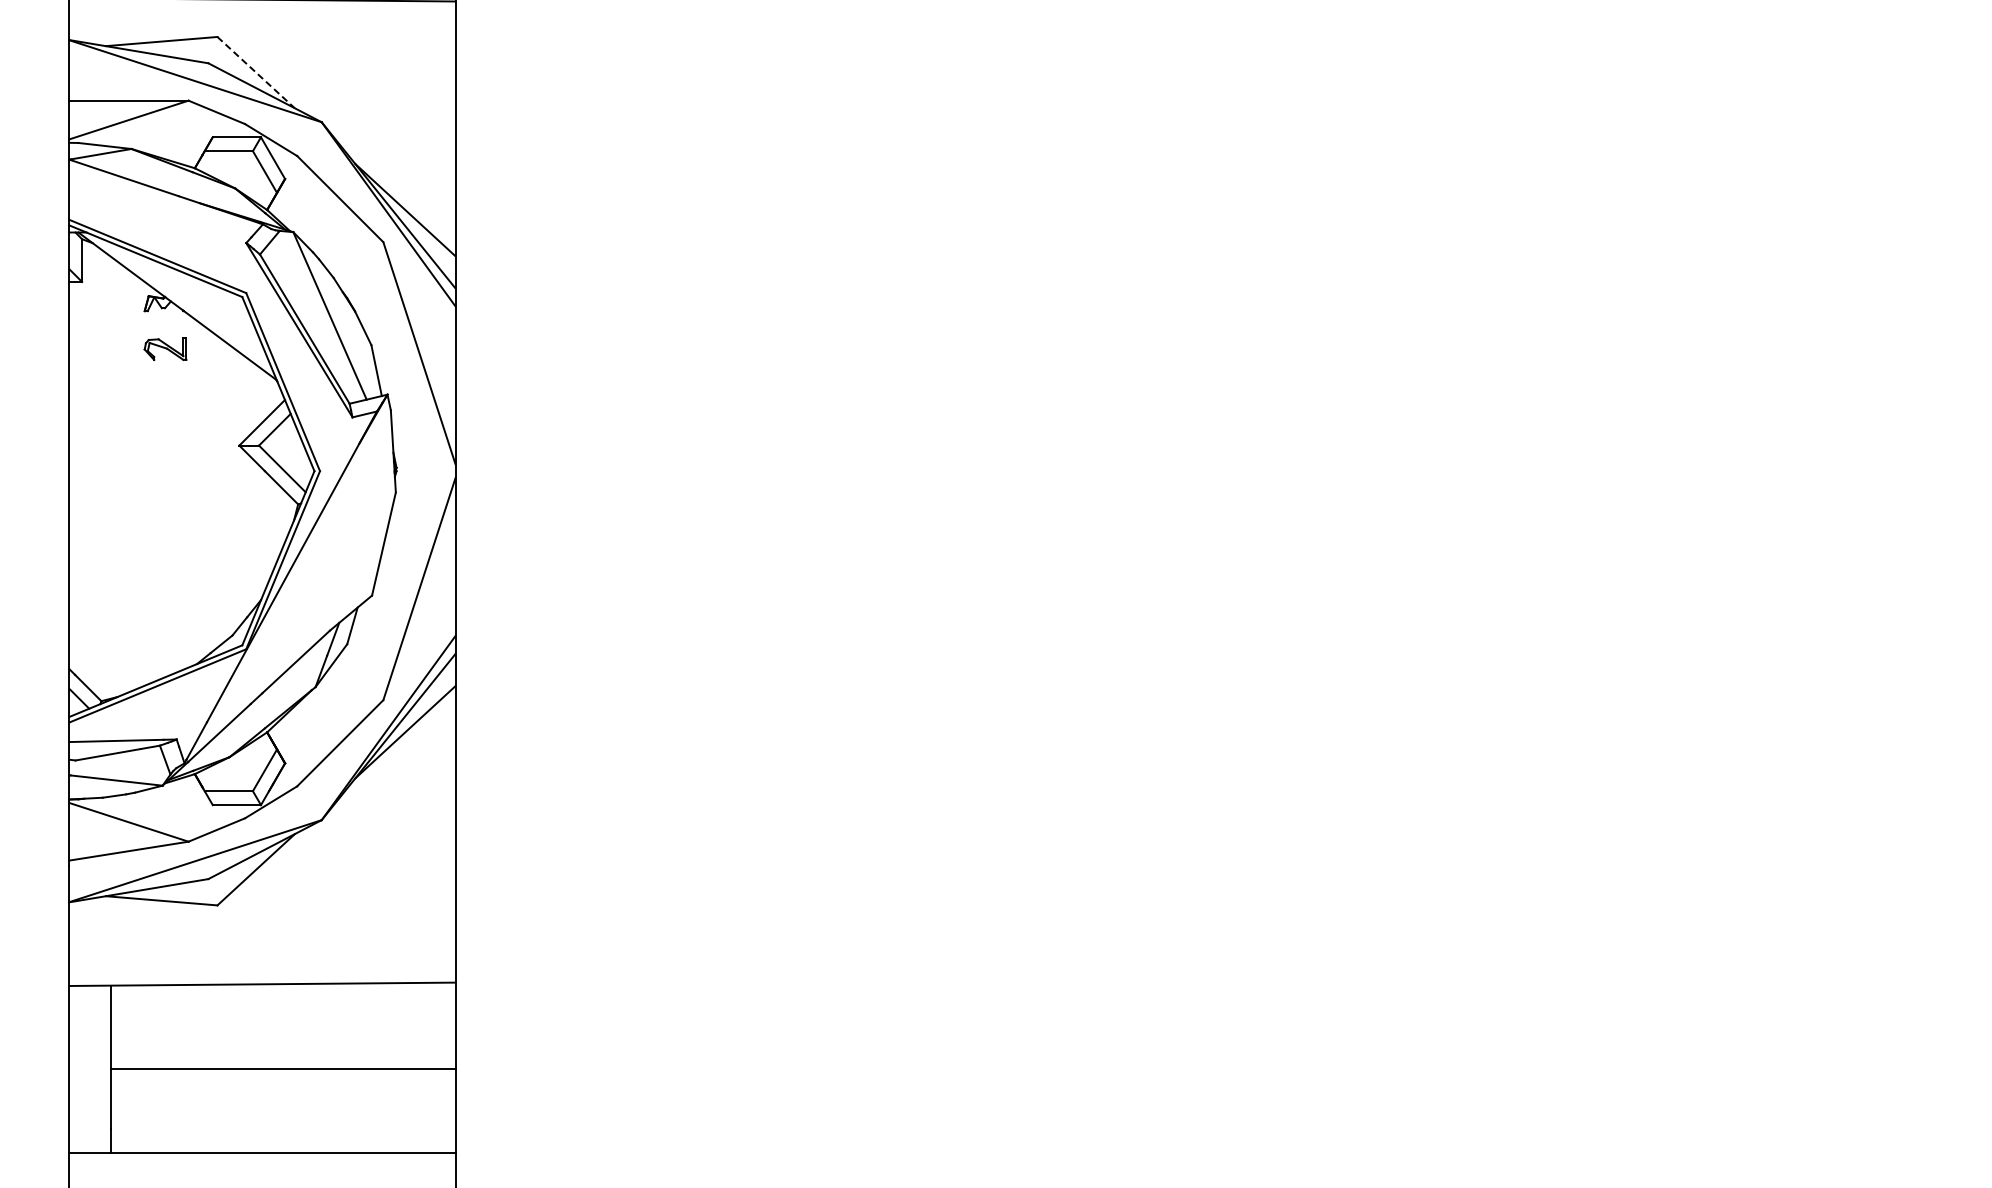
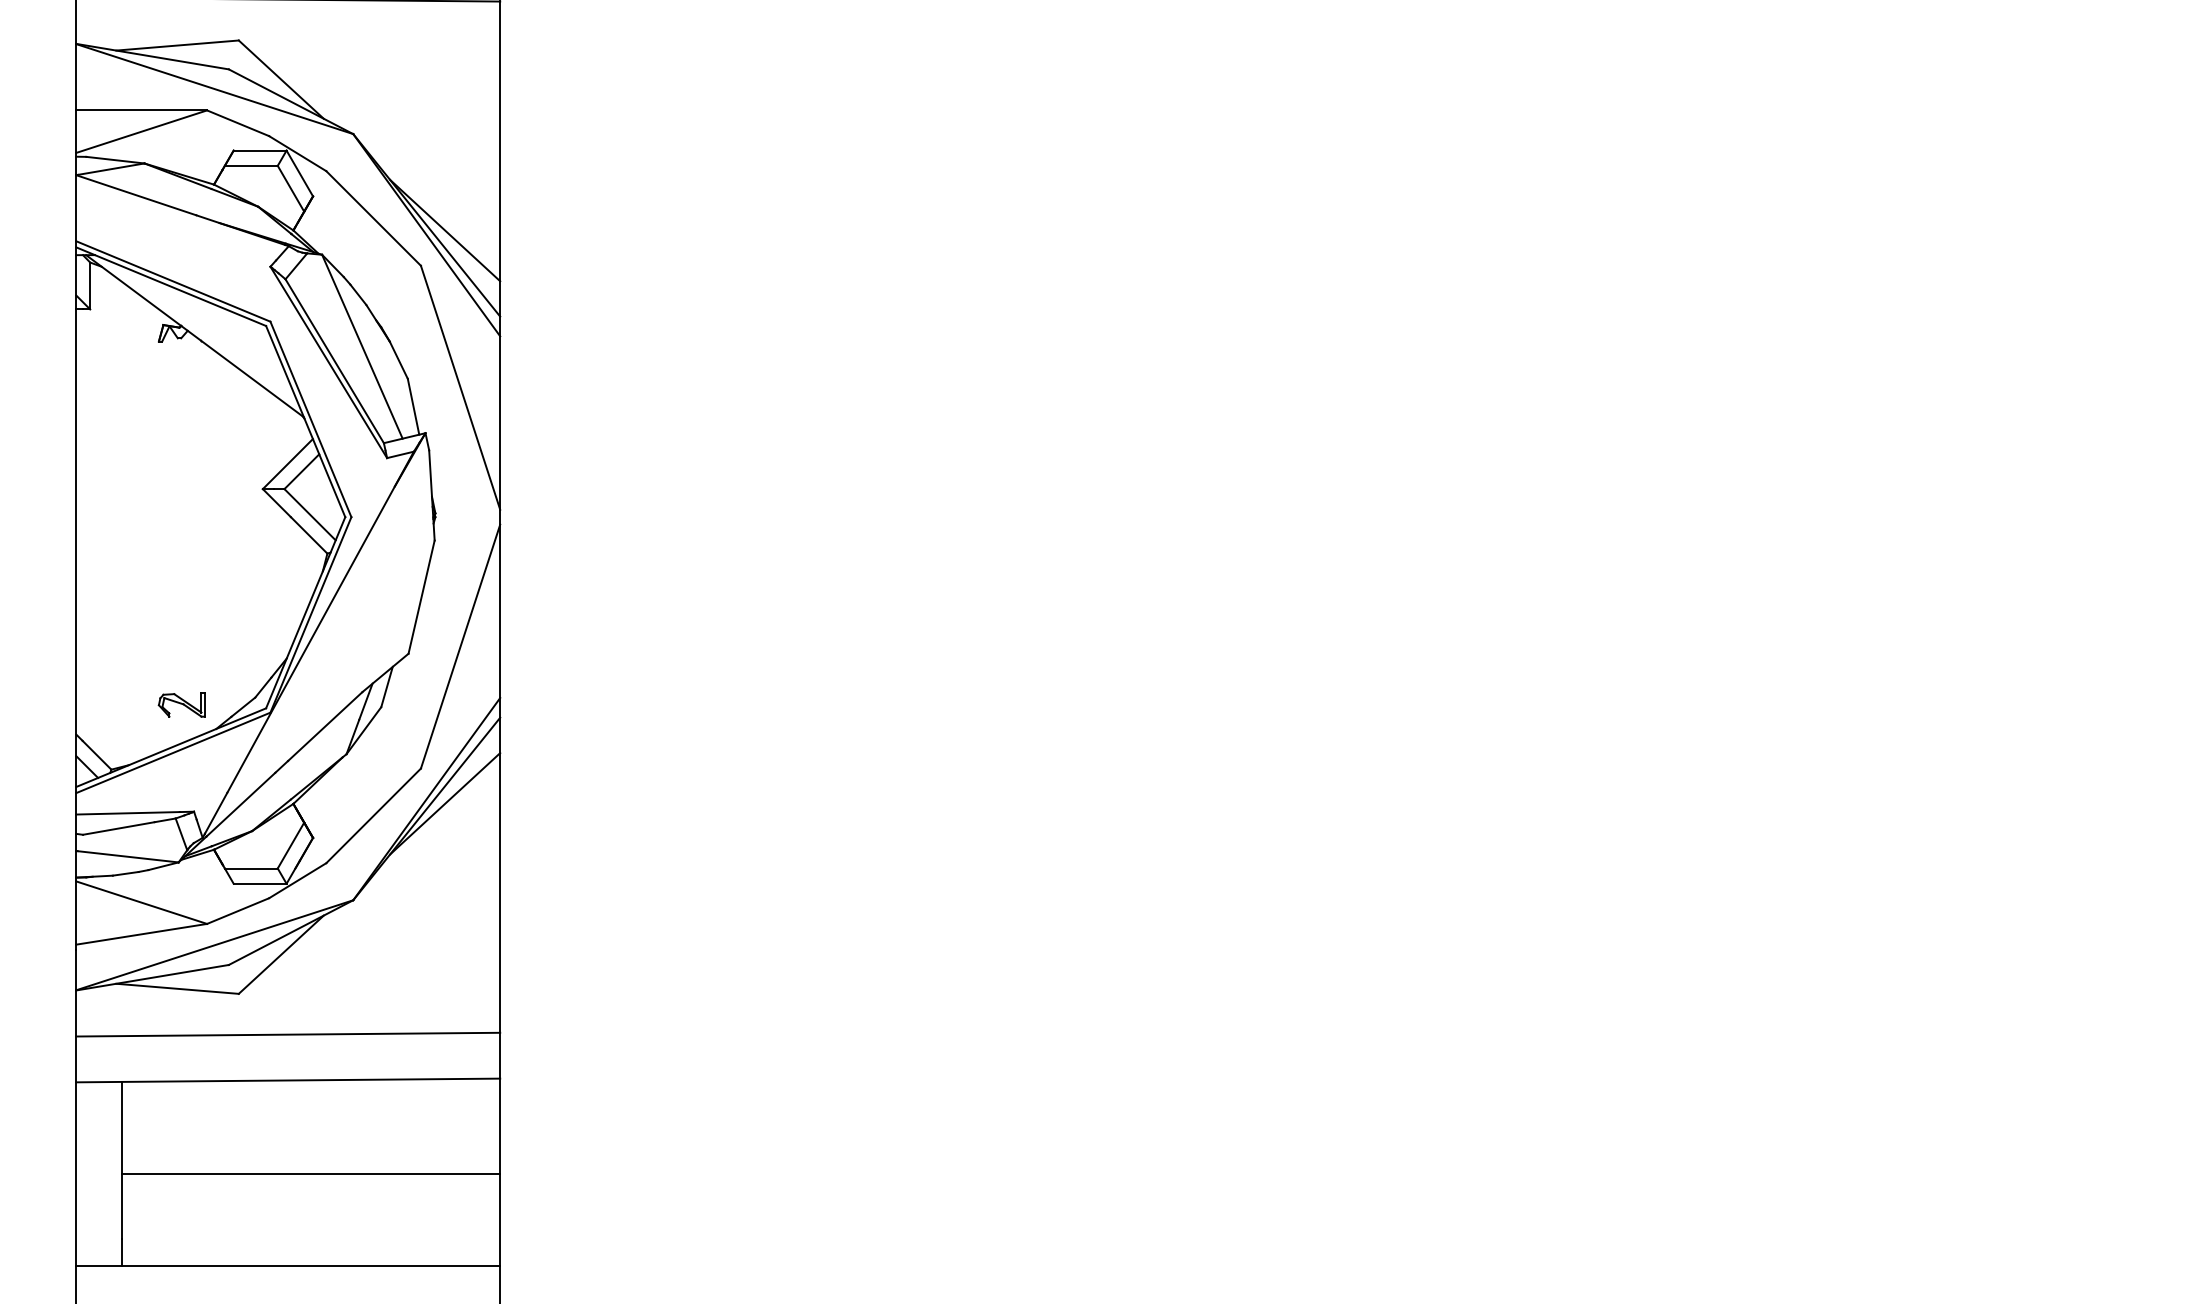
line: (256, 72) -> (281, 79), dashed -> solid
part: (165, 349) -> (181, 705), moved
line: (262, 942) -> (288, 1034), added

